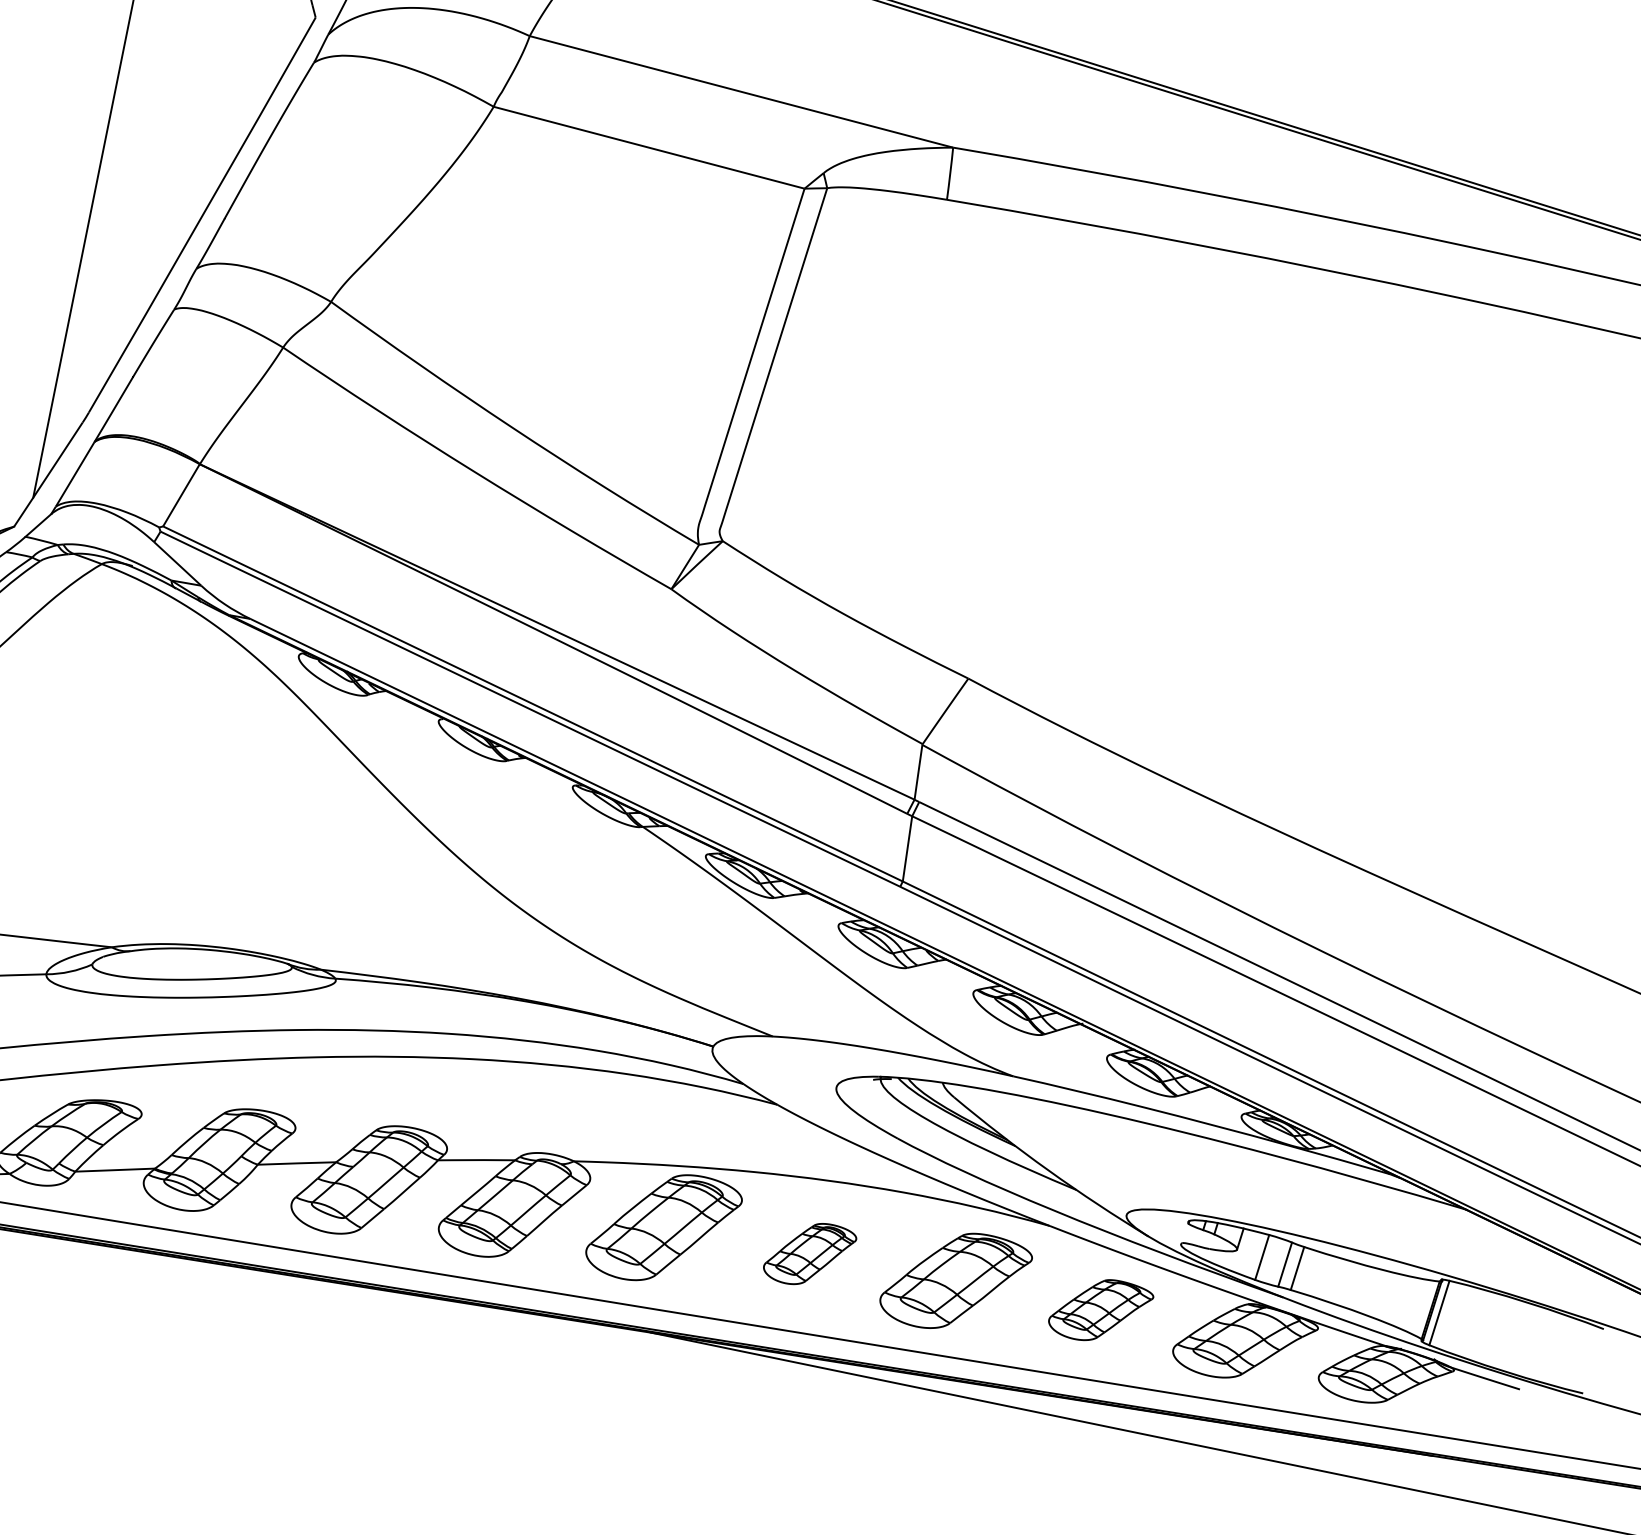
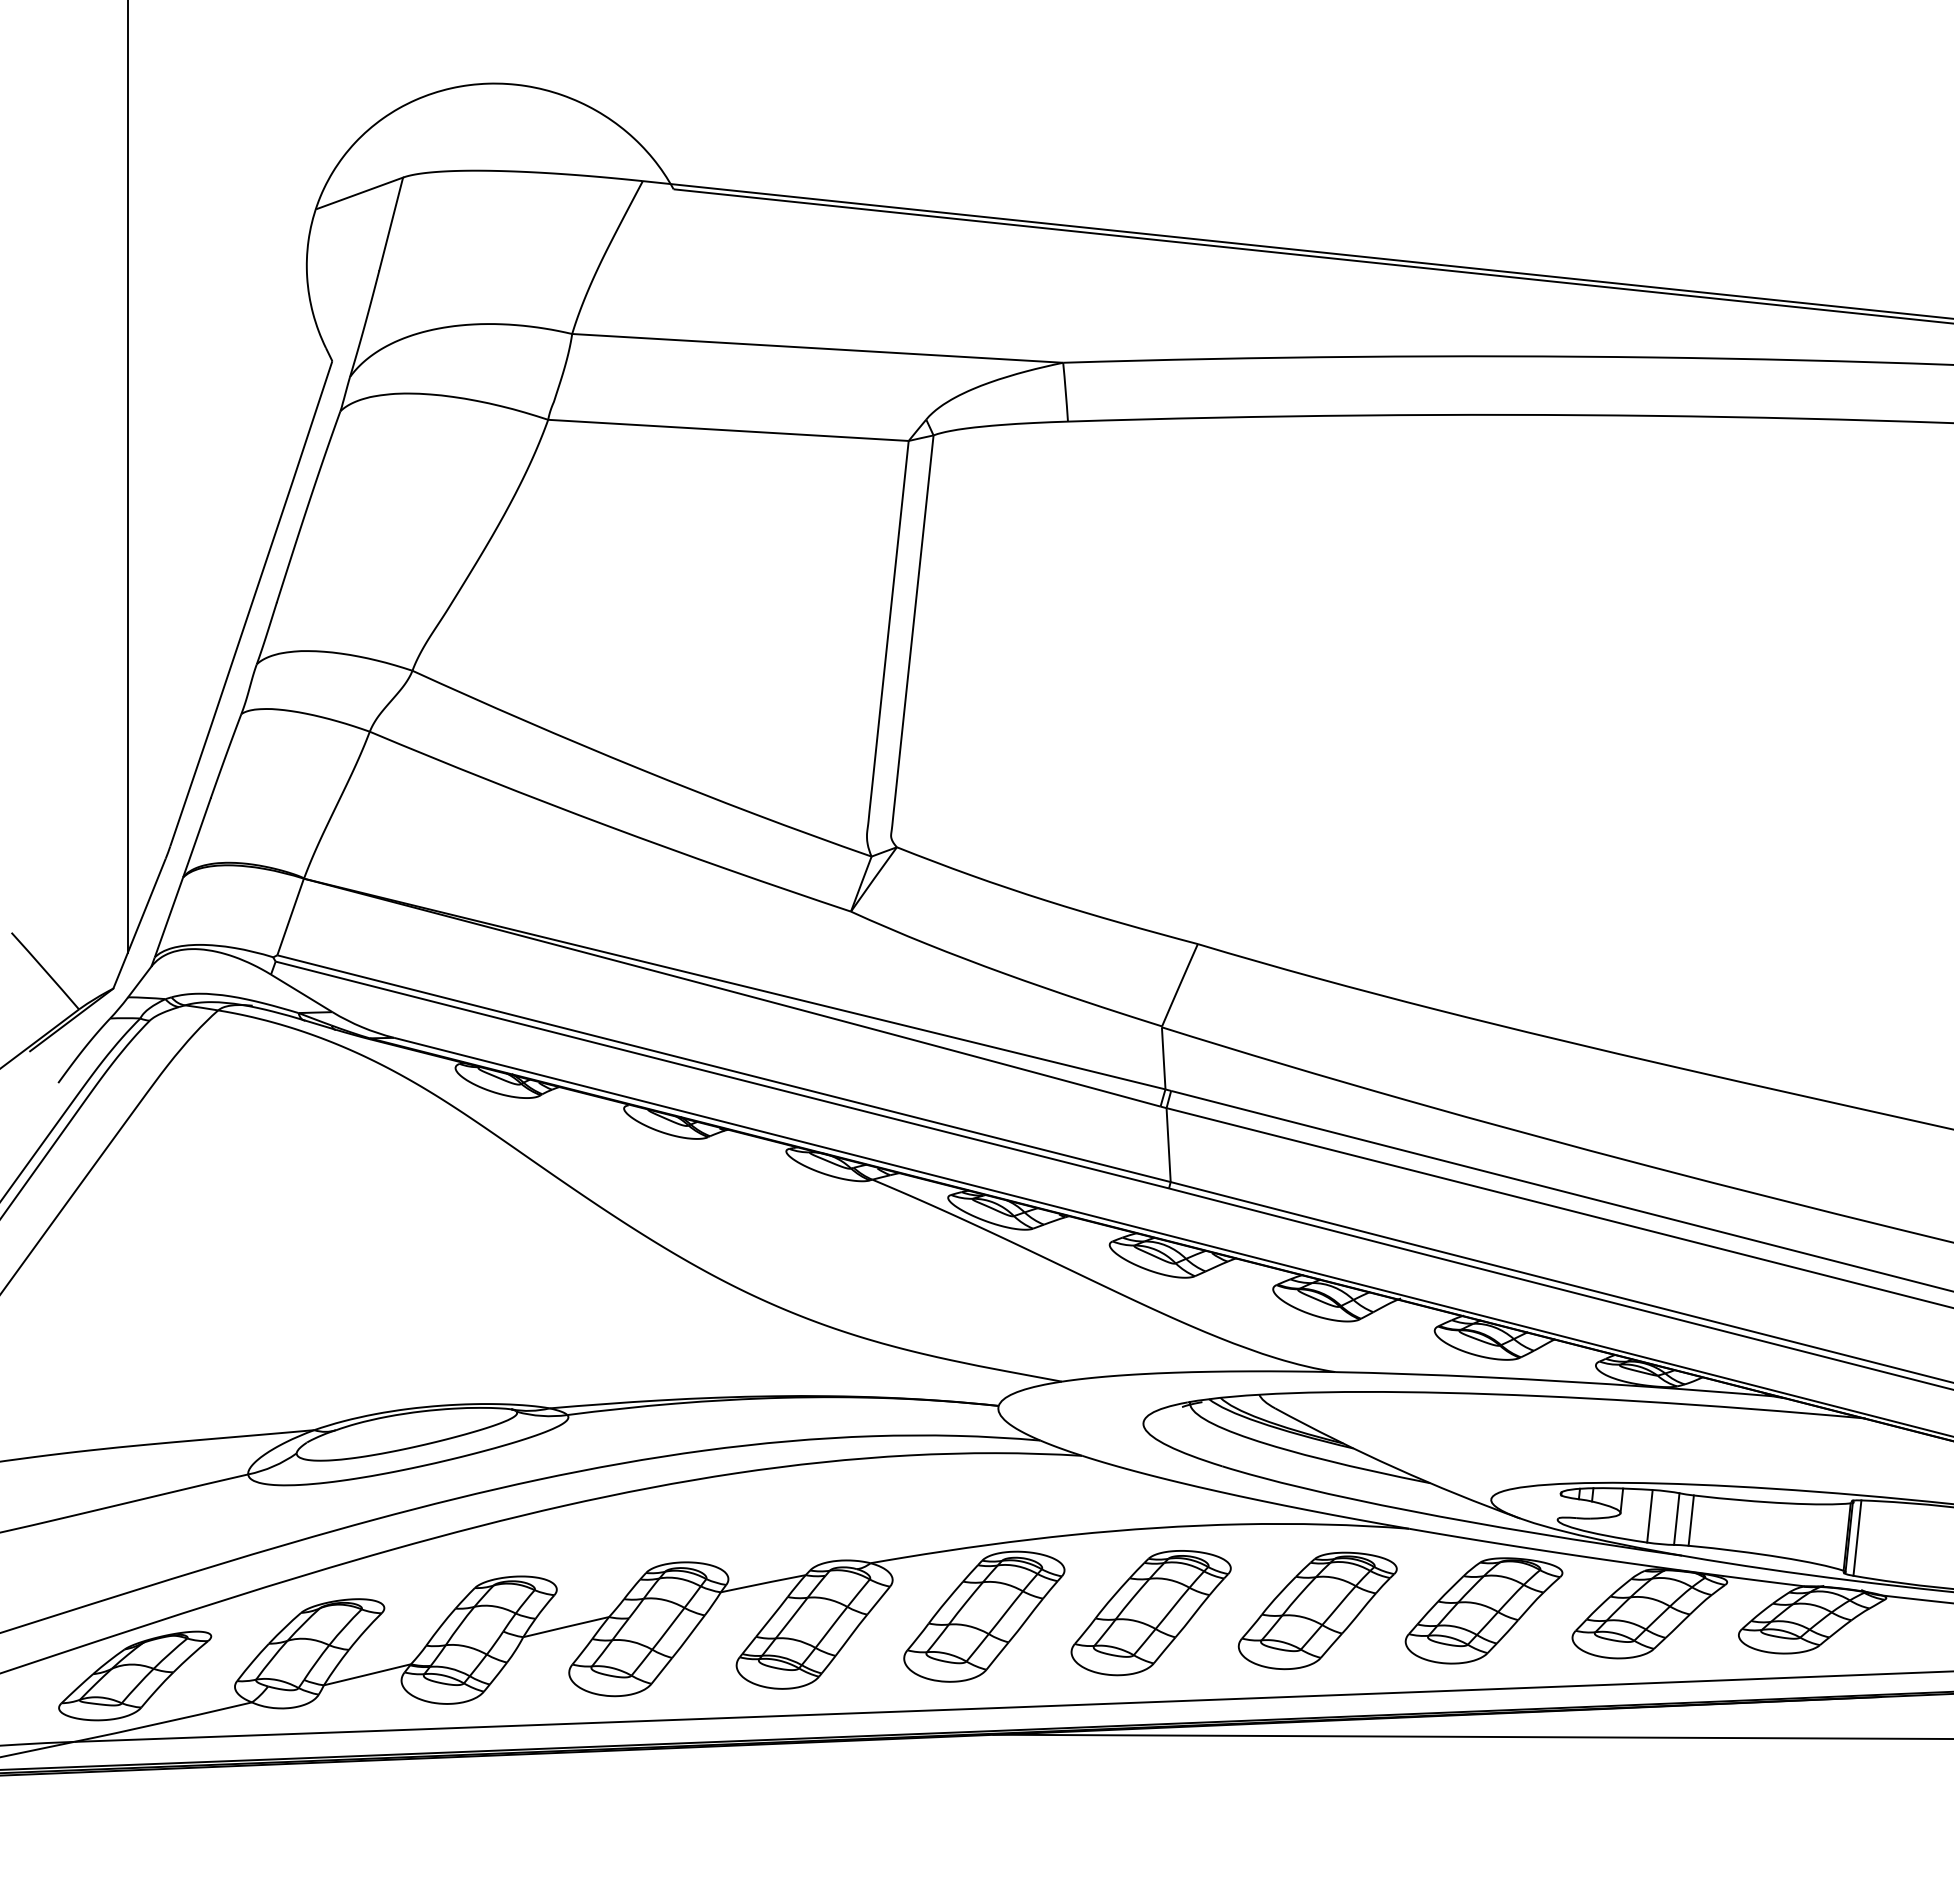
part: (809, 1254) -> (1150, 1613), size x1.67
part: (1100, 1310) -> (1483, 1610), size x1.43

